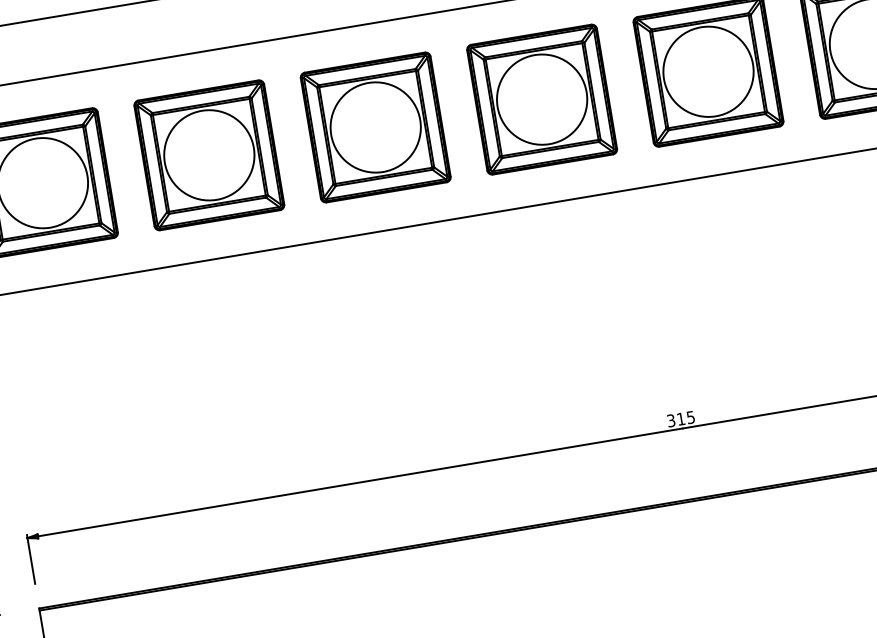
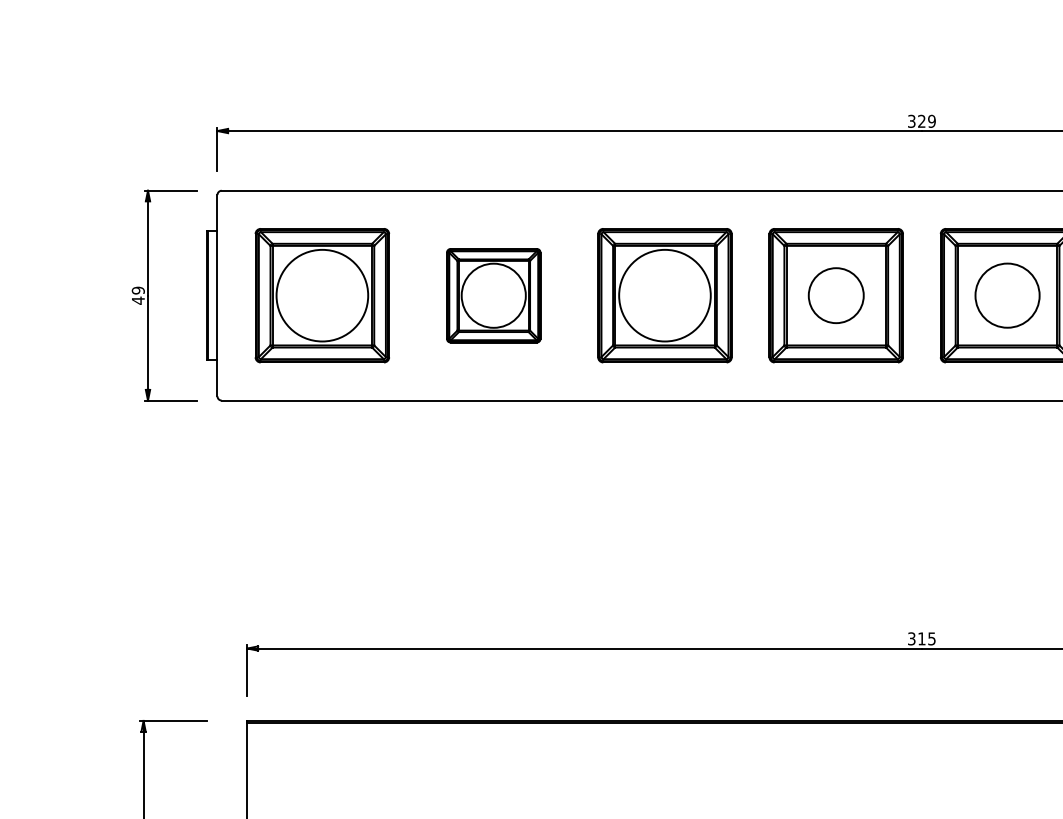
circle: (708, 71) -> (1007, 295), size x0.7
circle: (542, 99) -> (836, 295), size x0.6
part: (209, 155) -> (493, 295), size x0.7

